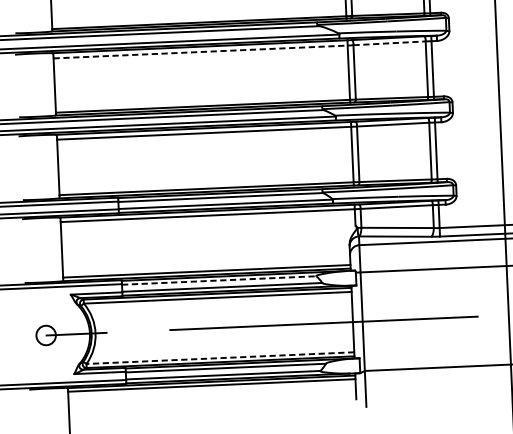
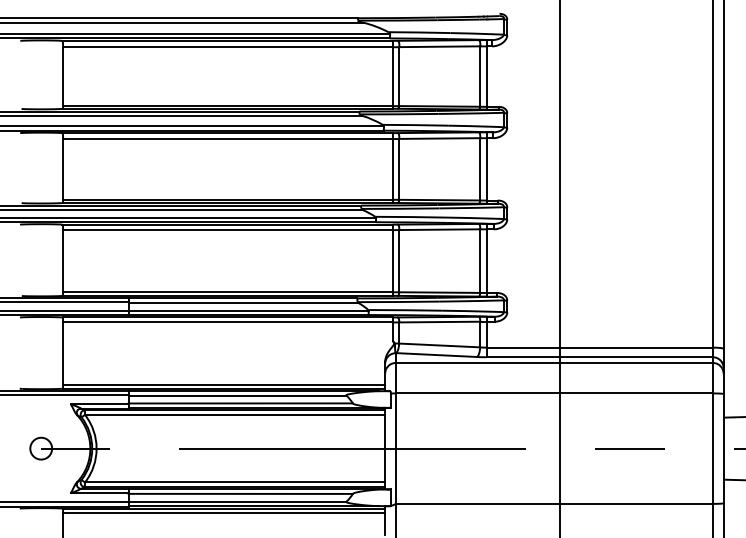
line: (390, 43) -> (440, 138), dashed -> solid
line: (200, 52) -> (227, 139), dashed -> solid
line: (219, 280) -> (237, 395), dashed -> solid
line: (219, 358) -> (234, 482), dashed -> solid

